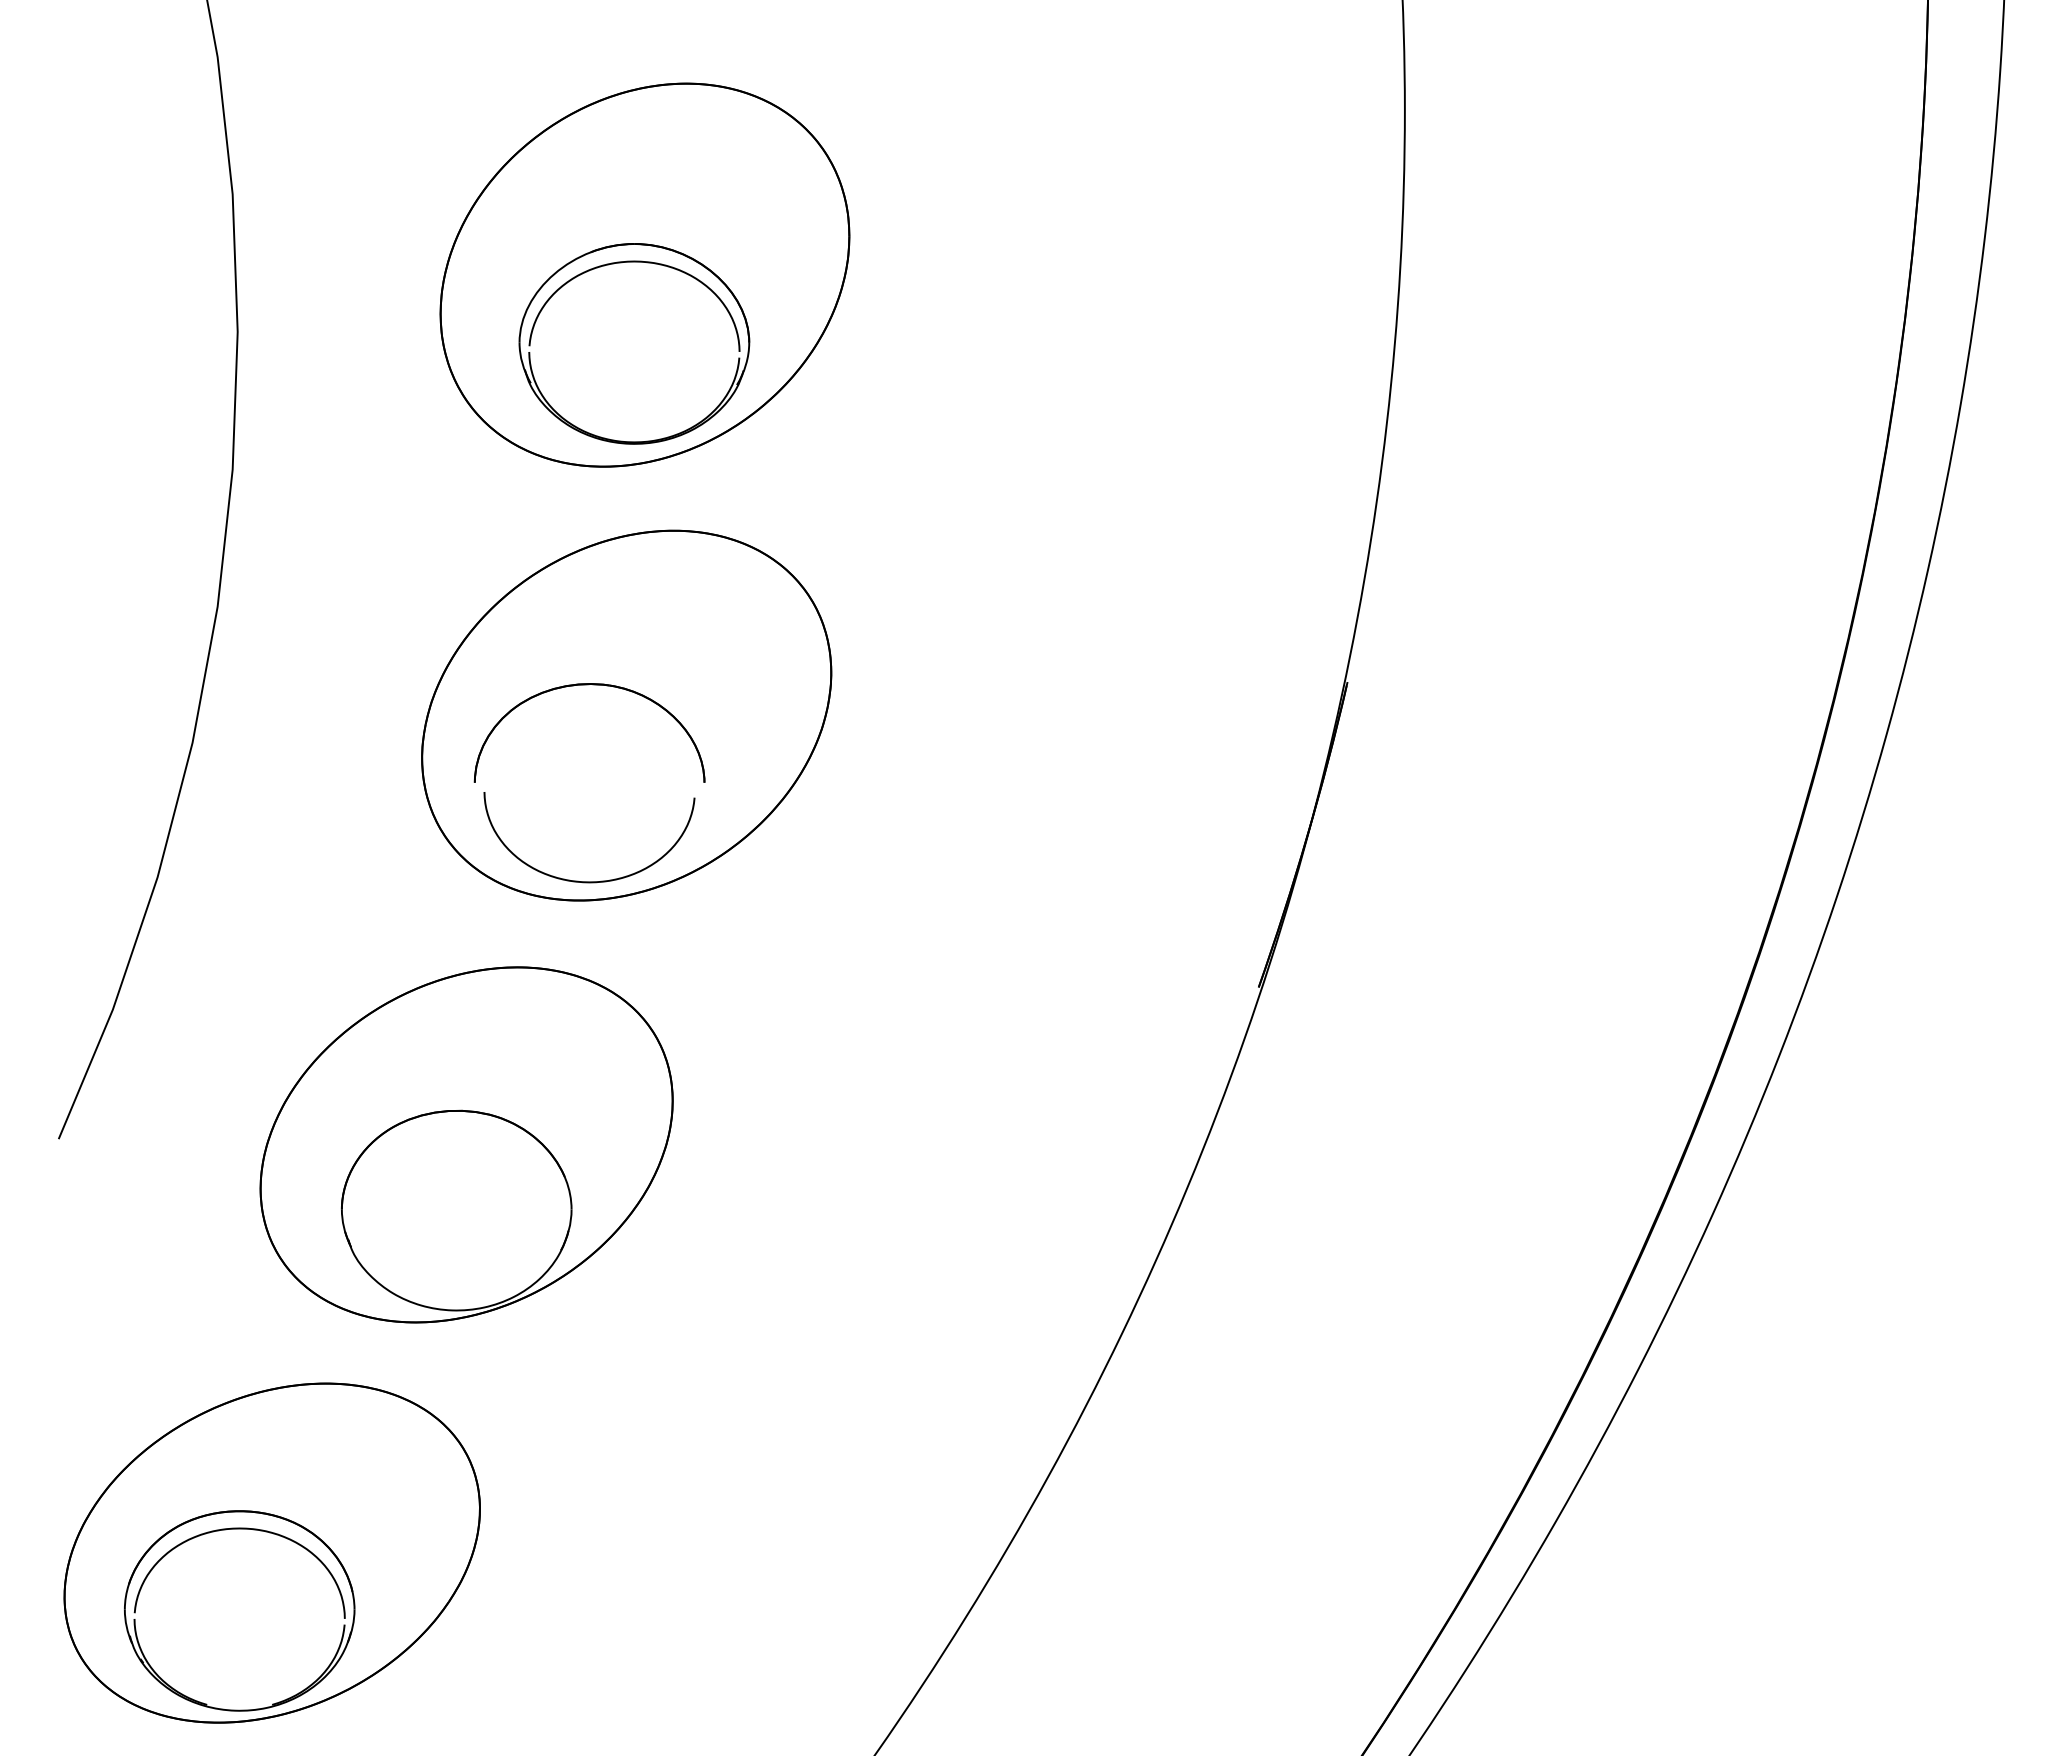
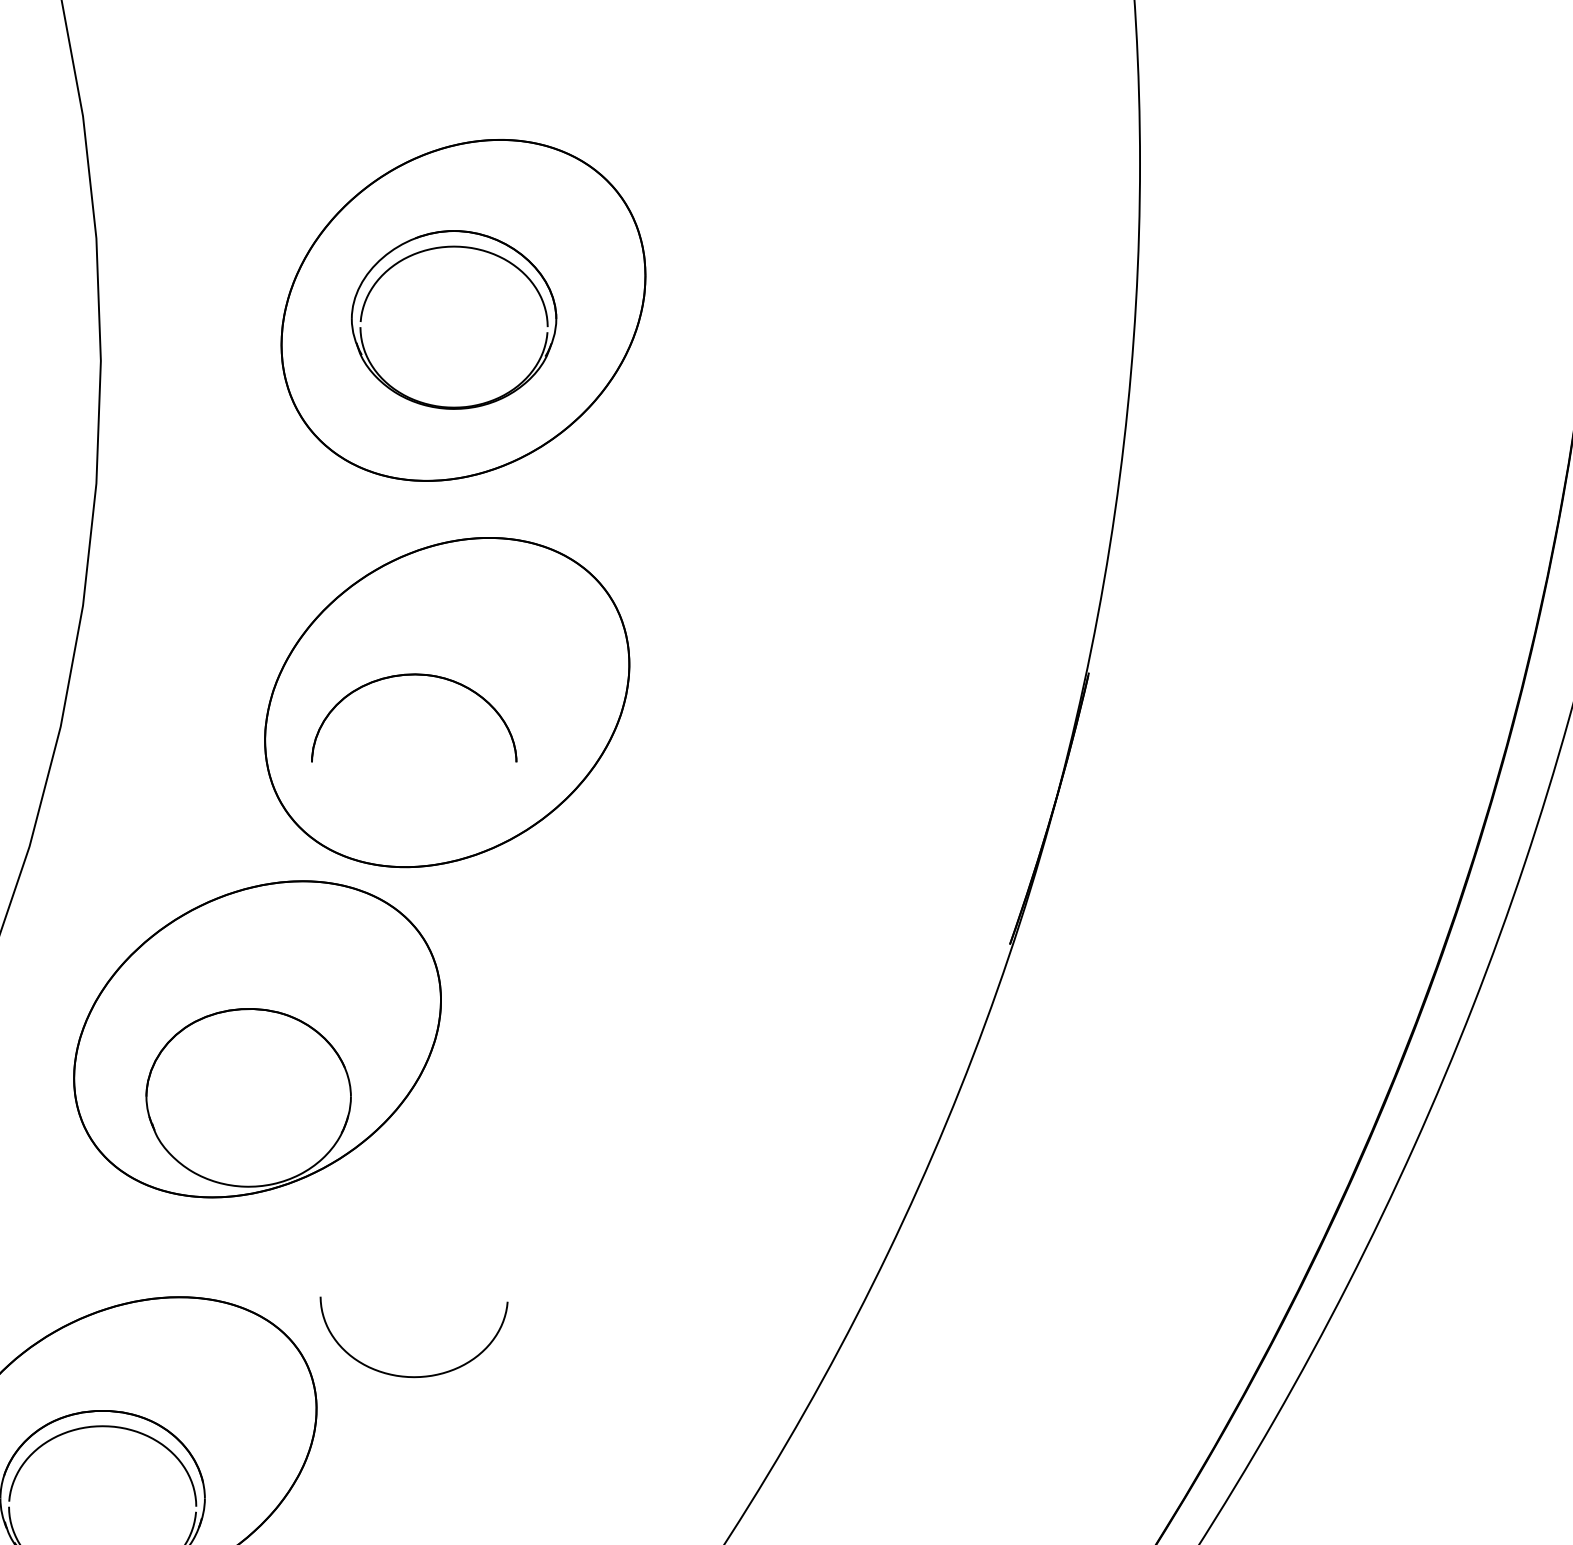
part: (634, 343) -> (454, 319), moved
curve: (589, 881) -> (414, 1376), moved
part: (466, 1144) -> (257, 1038), moved

